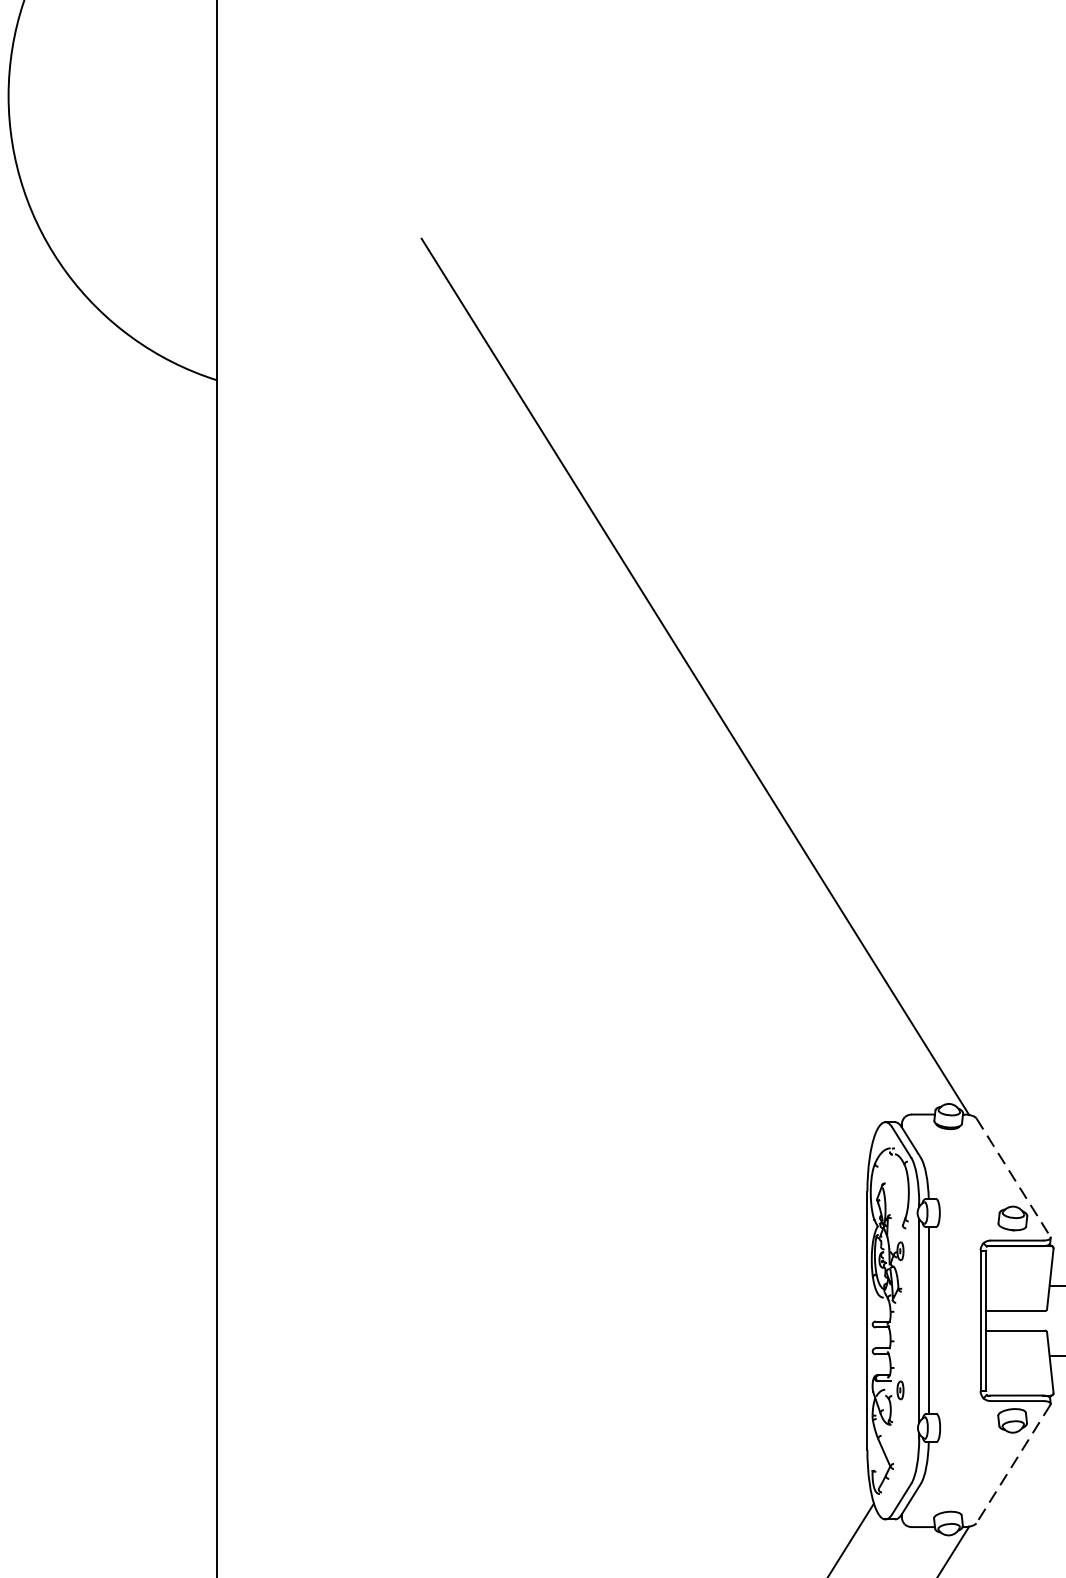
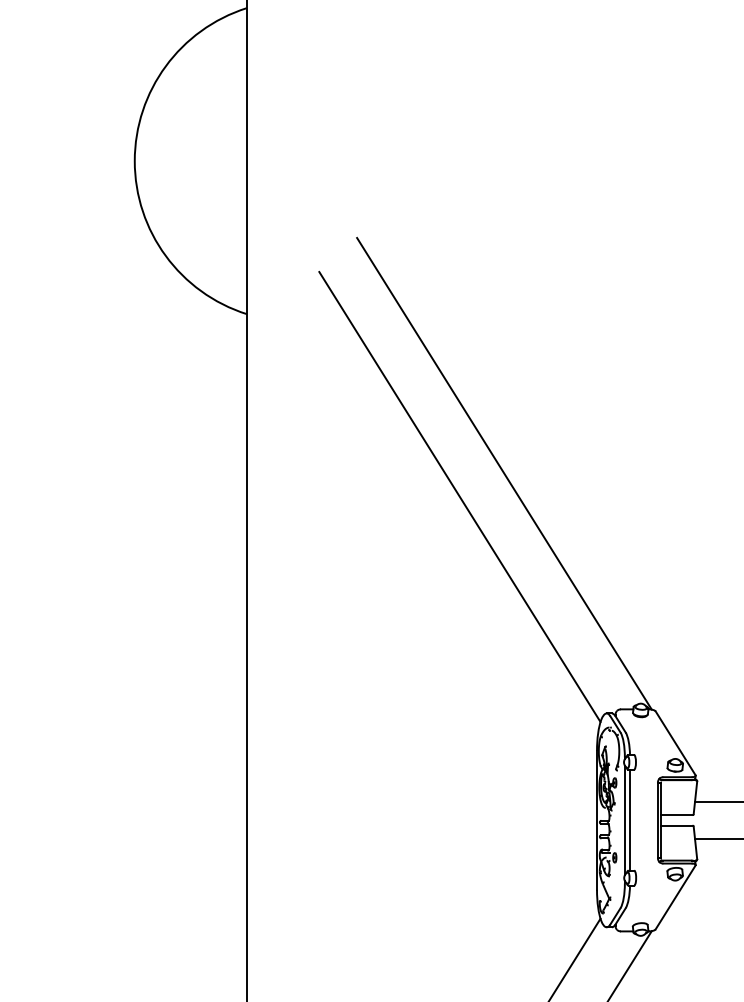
line: (611, 720) -> (459, 497), added
line: (1013, 1177) -> (675, 743), dashed -> solid
line: (1013, 1464) -> (675, 897), dashed -> solid

